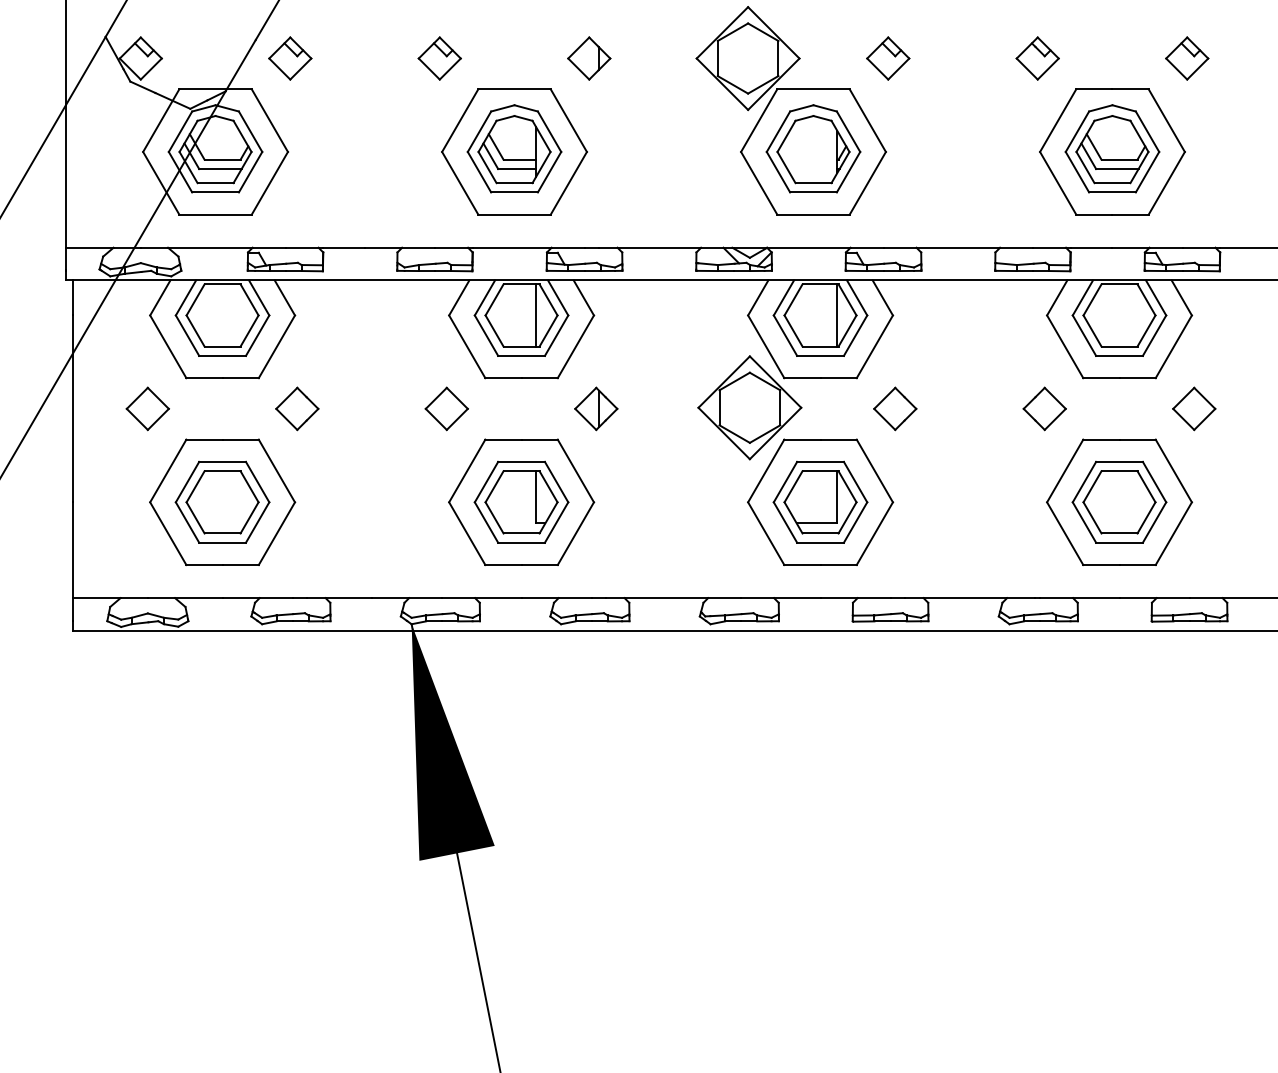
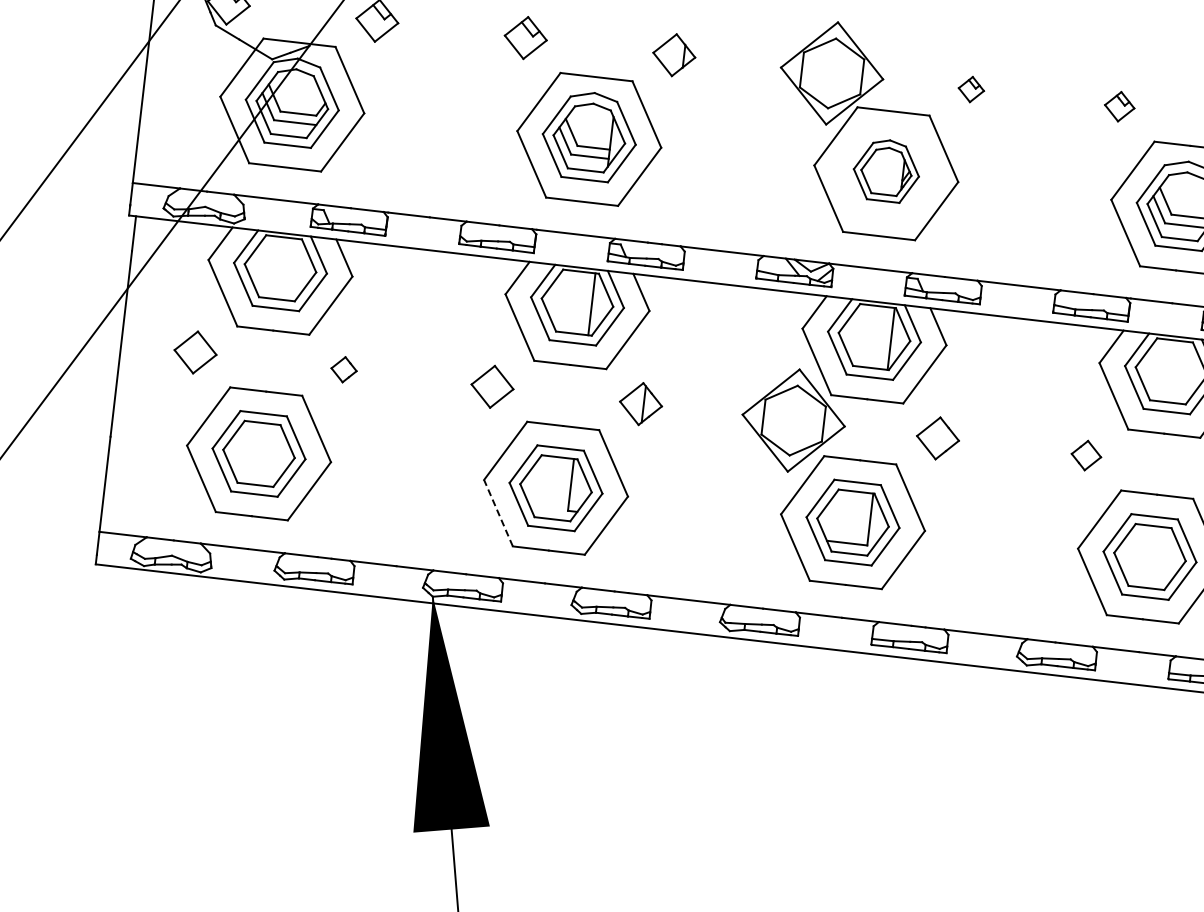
part: (888, 58) -> (971, 89), size x0.6
part: (1037, 58) -> (1119, 106), size x0.7
part: (813, 148) -> (886, 170), size x0.7
part: (297, 408) -> (344, 369), size x0.6
part: (1044, 408) -> (1086, 455), size x0.7
line: (467, 533) -> (498, 513), solid -> dashed

